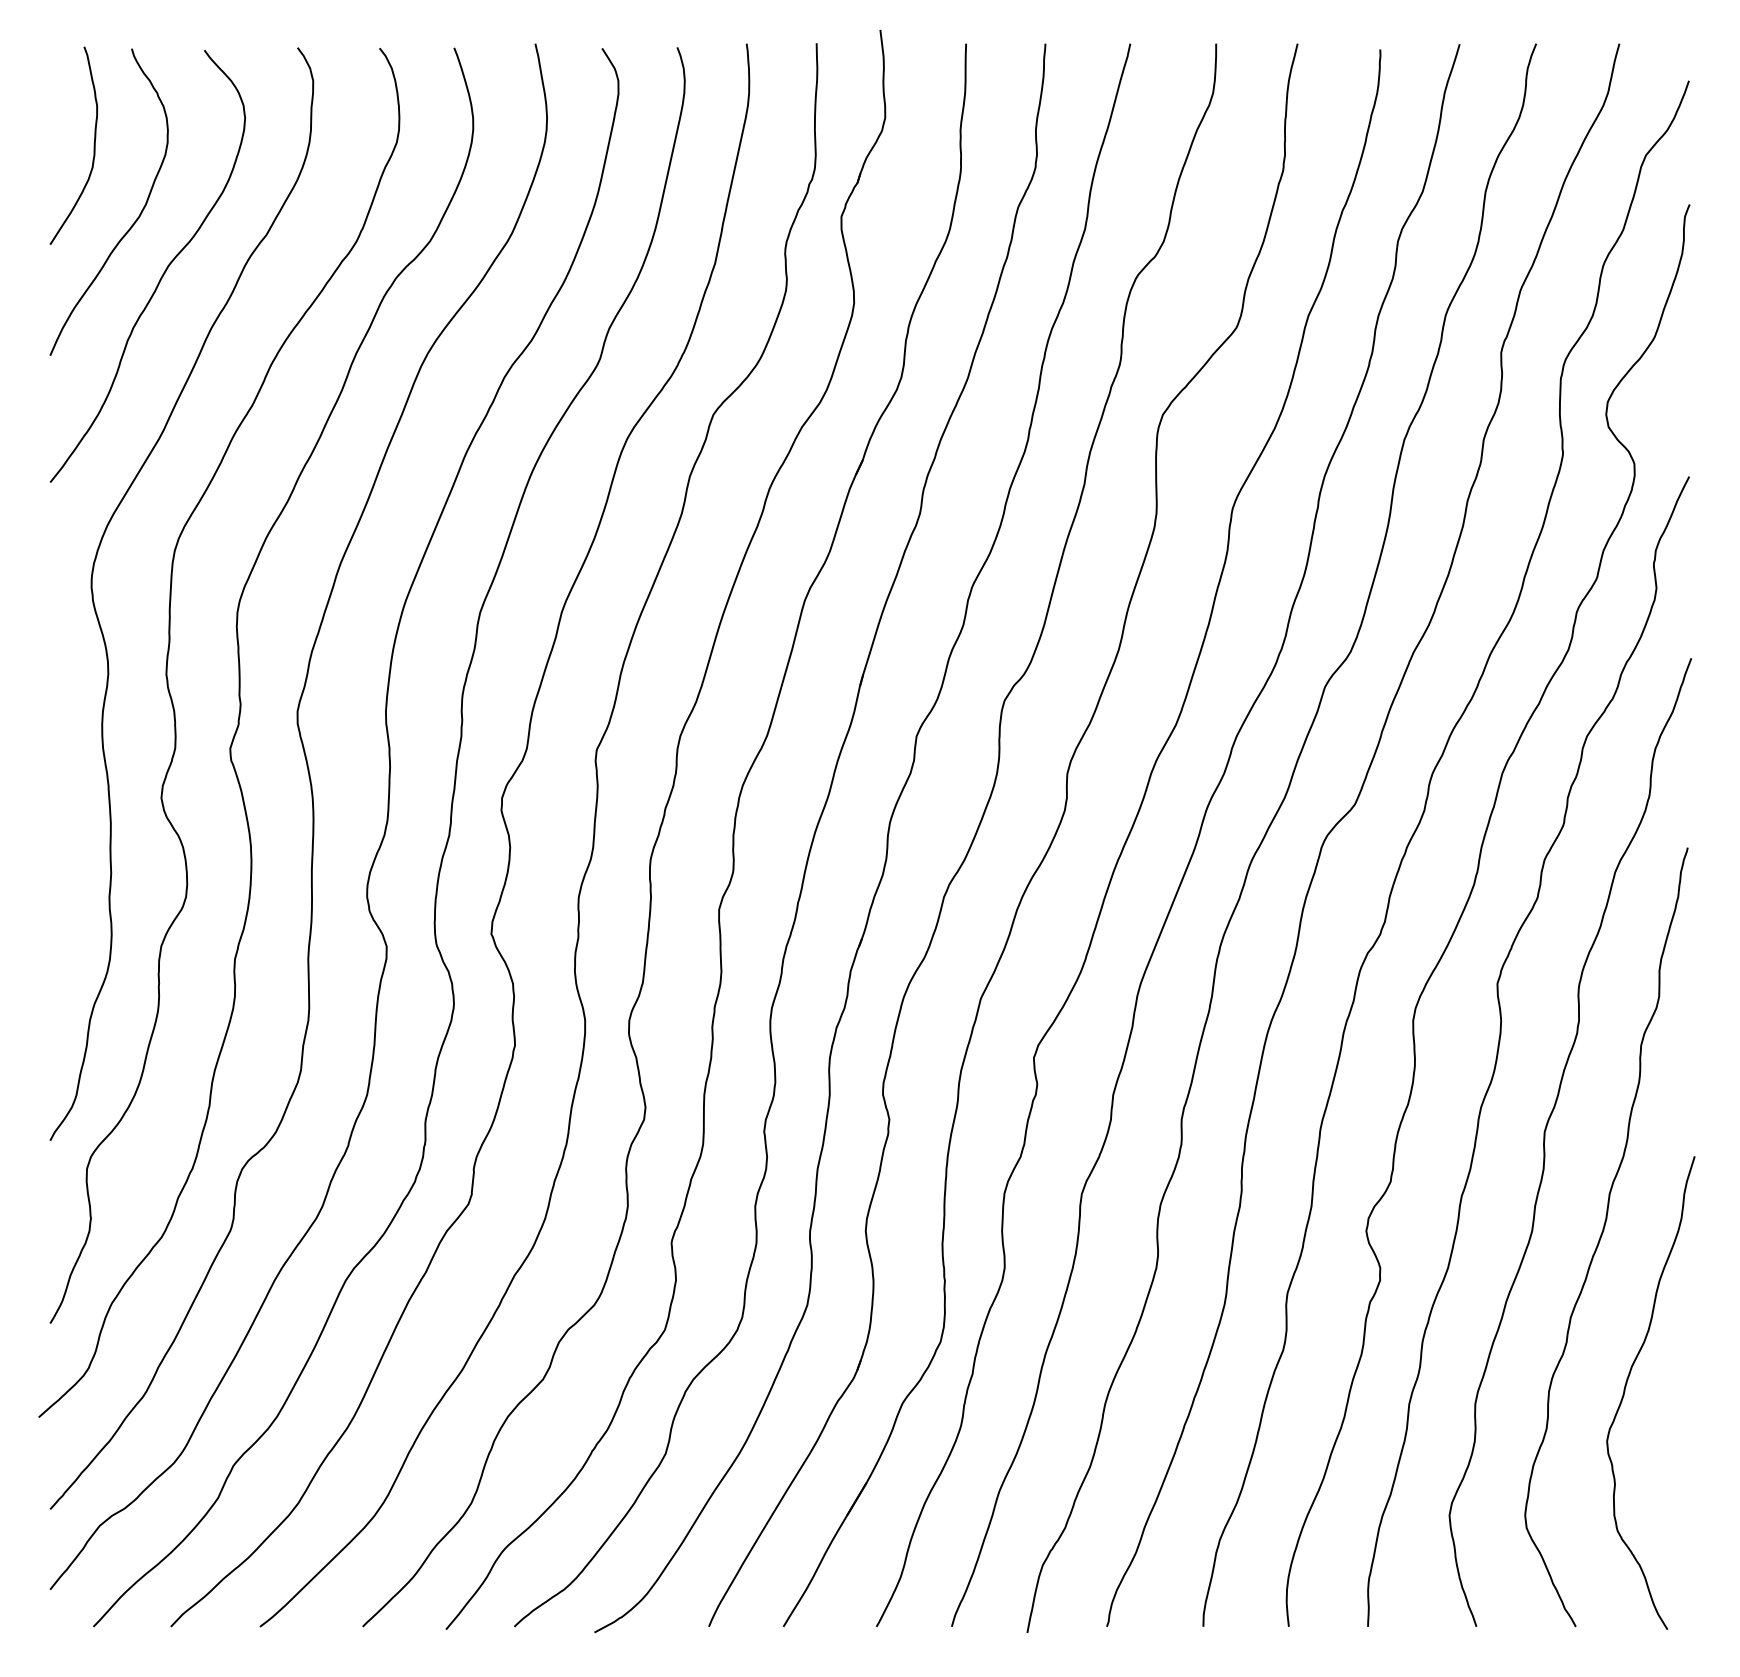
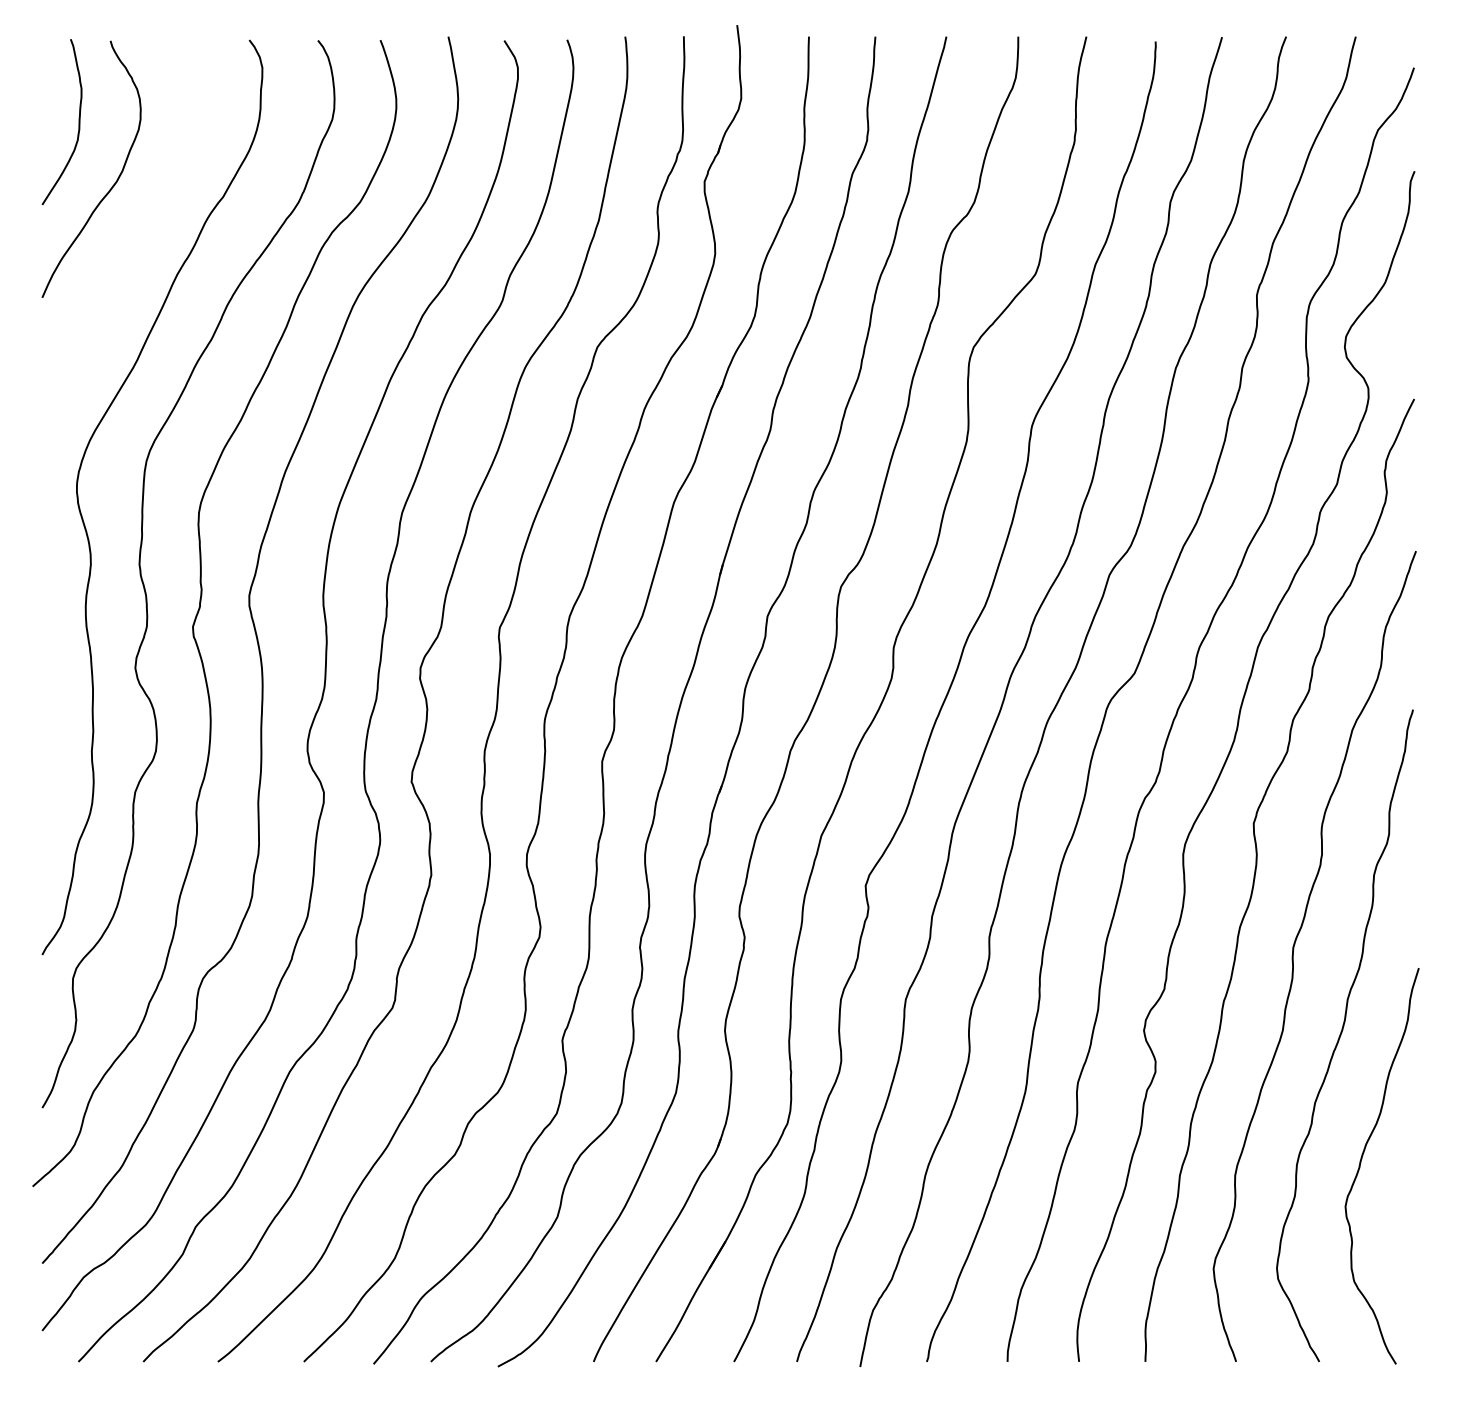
curve: (161, 275) -> (135, 230), removed

